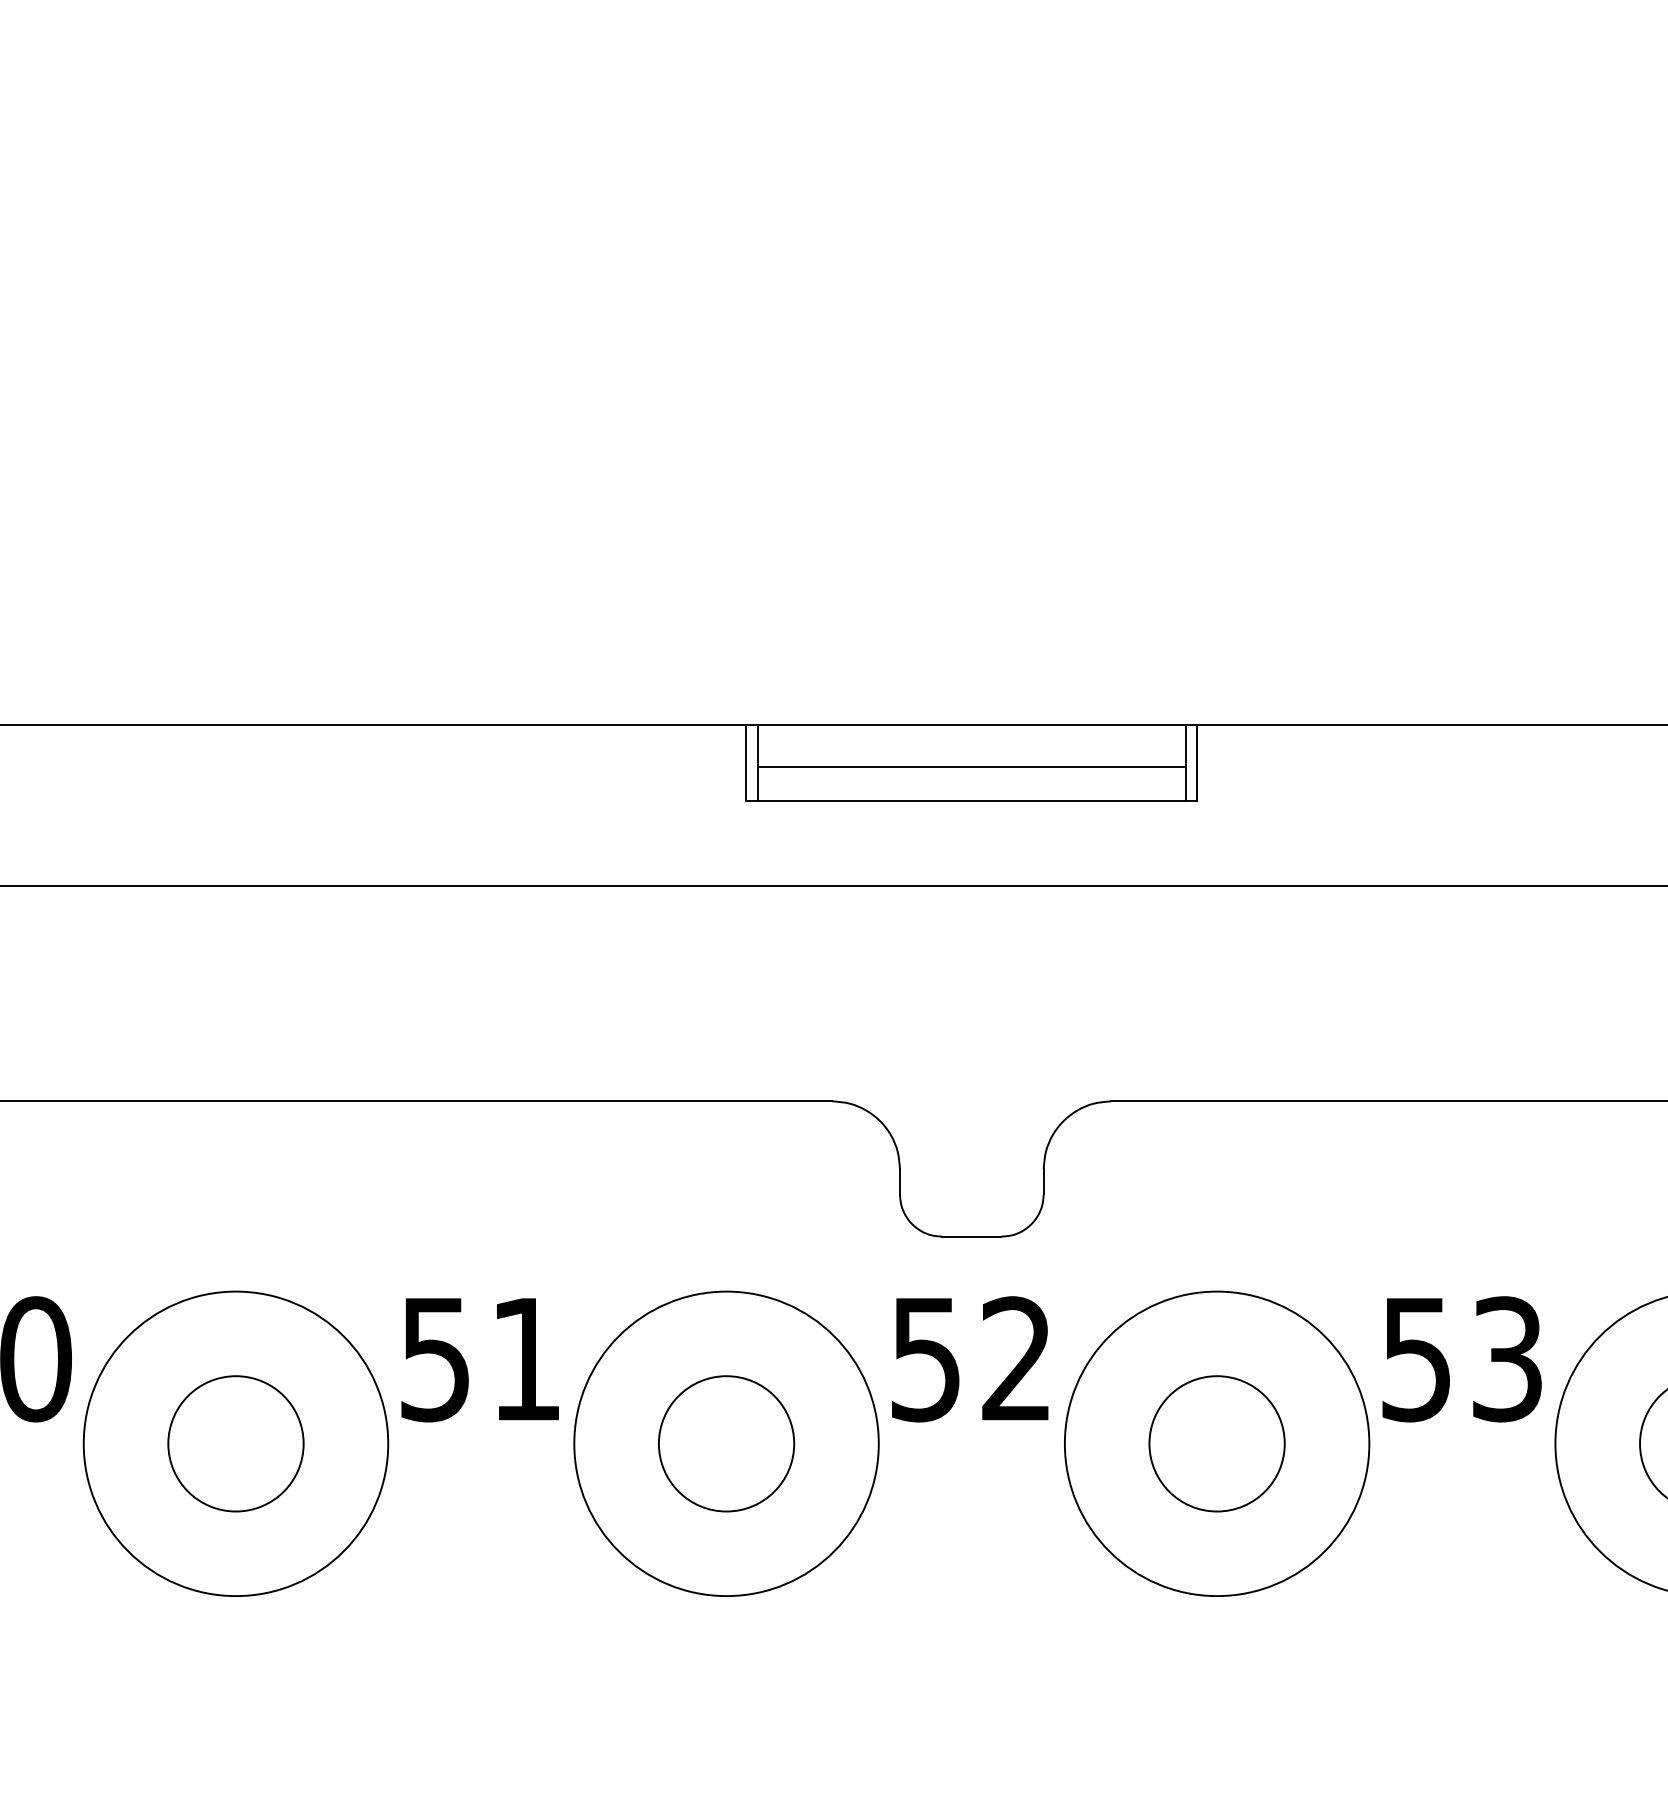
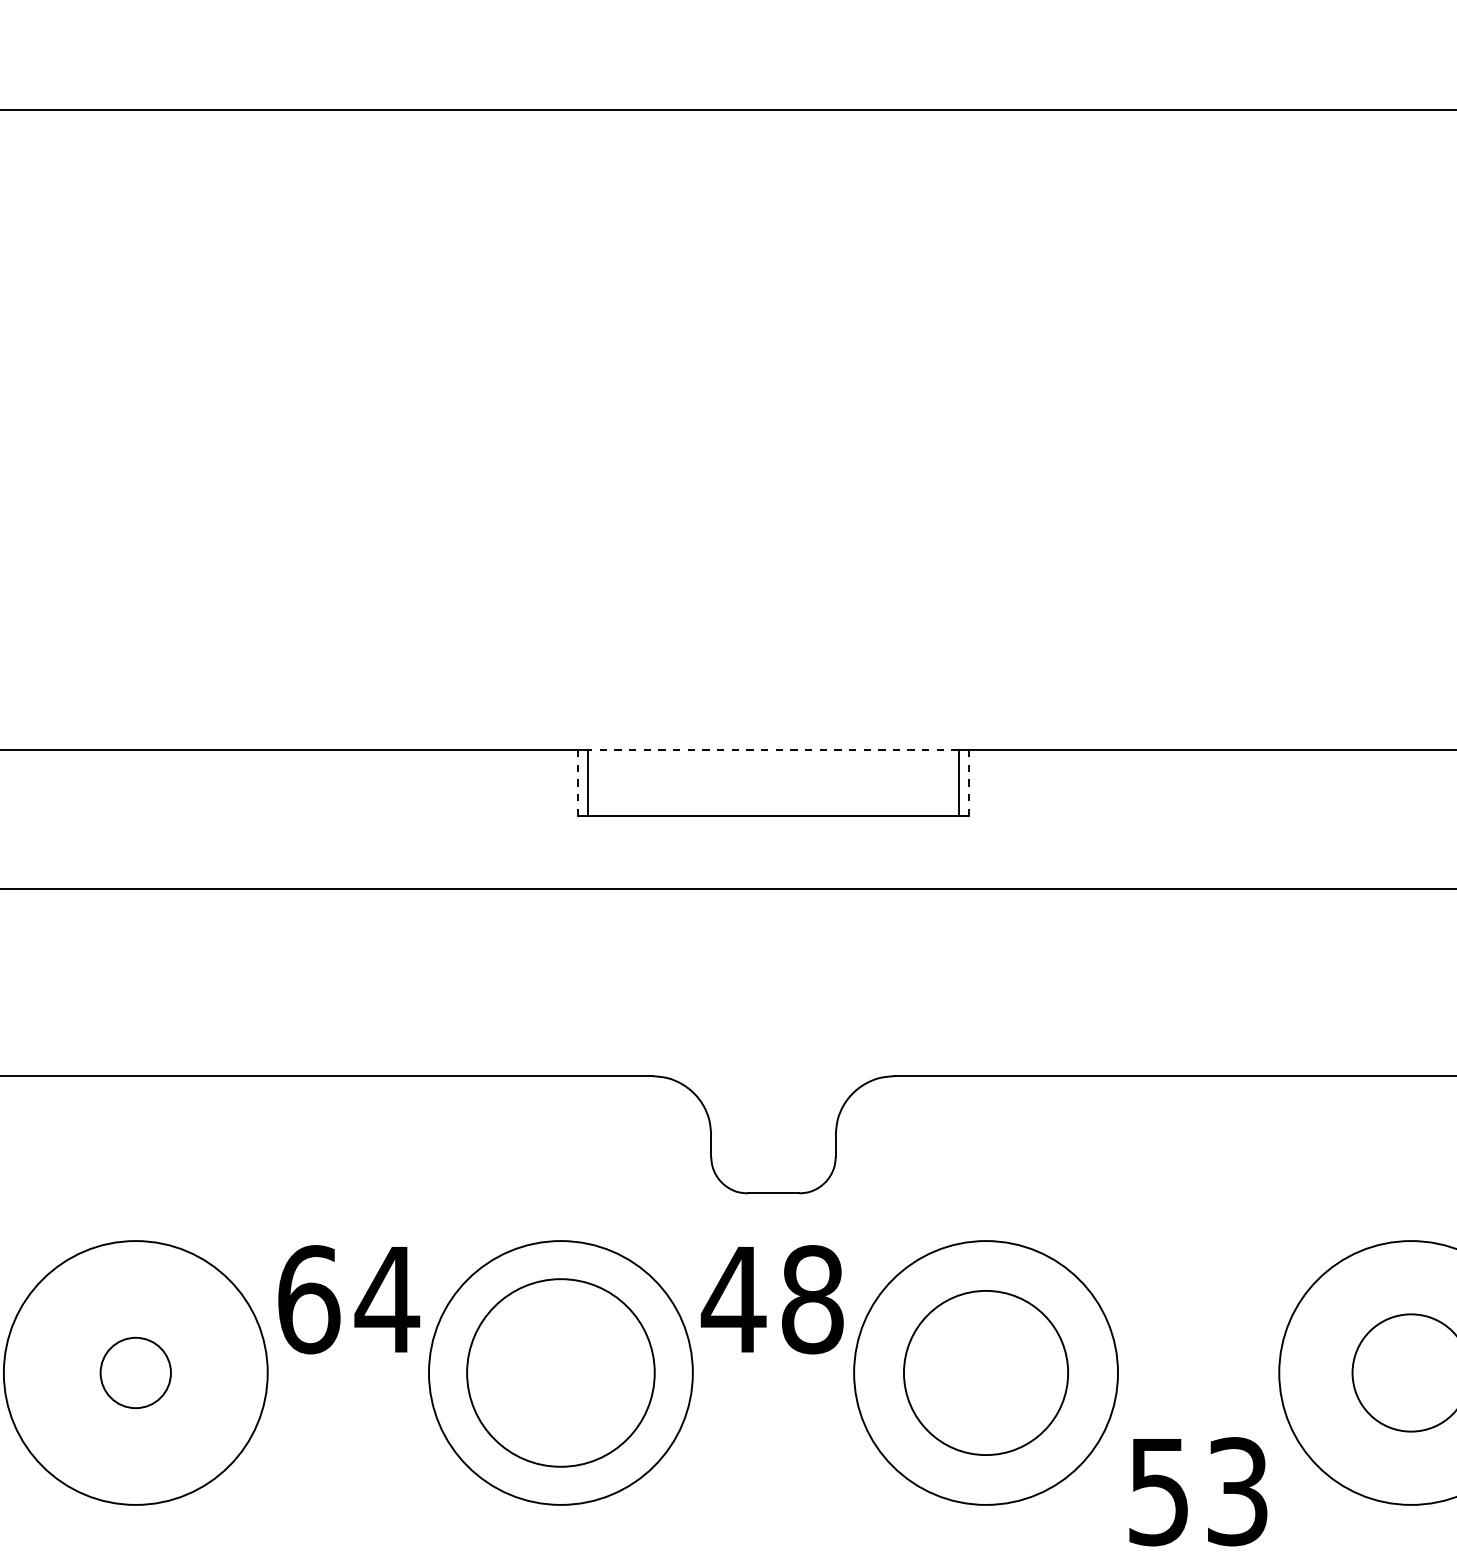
line: (971, 724) -> (773, 749), solid -> dashed
line: (745, 762) -> (577, 782), solid -> dashed
line: (1197, 762) -> (969, 782), solid -> dashed
line: (971, 767) -> (773, 786), removed
text: (482, 1359) -> (349, 1299), 51 -> 64
text: (969, 1359) -> (771, 1299), 52 -> 48
text: (1462, 1359) -> (1198, 1491), moved
circle: (235, 1443) -> (135, 1372), size x0.6
circle: (726, 1443) -> (560, 1372), size x1.6
circle: (1216, 1443) -> (985, 1372), size x1.4

